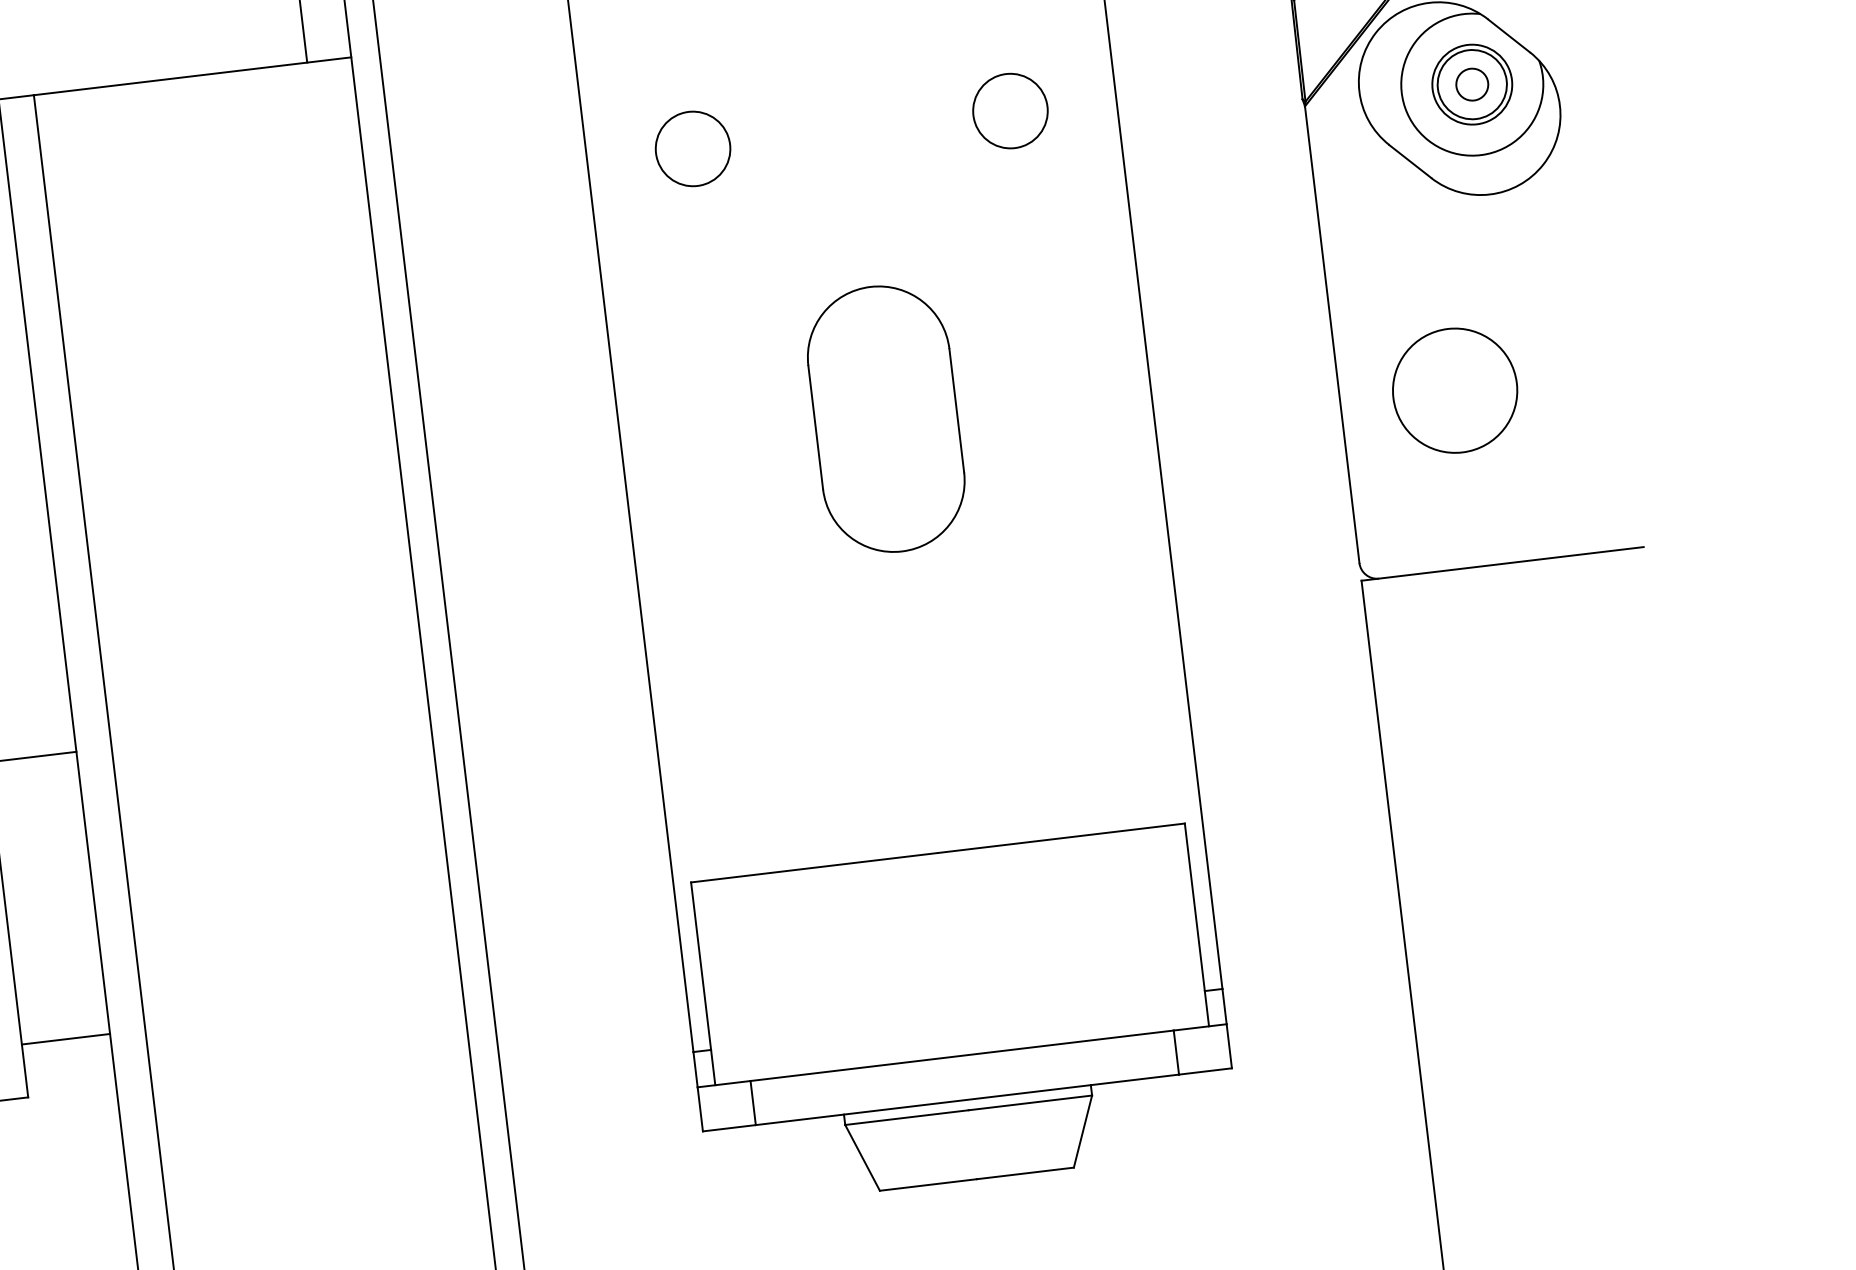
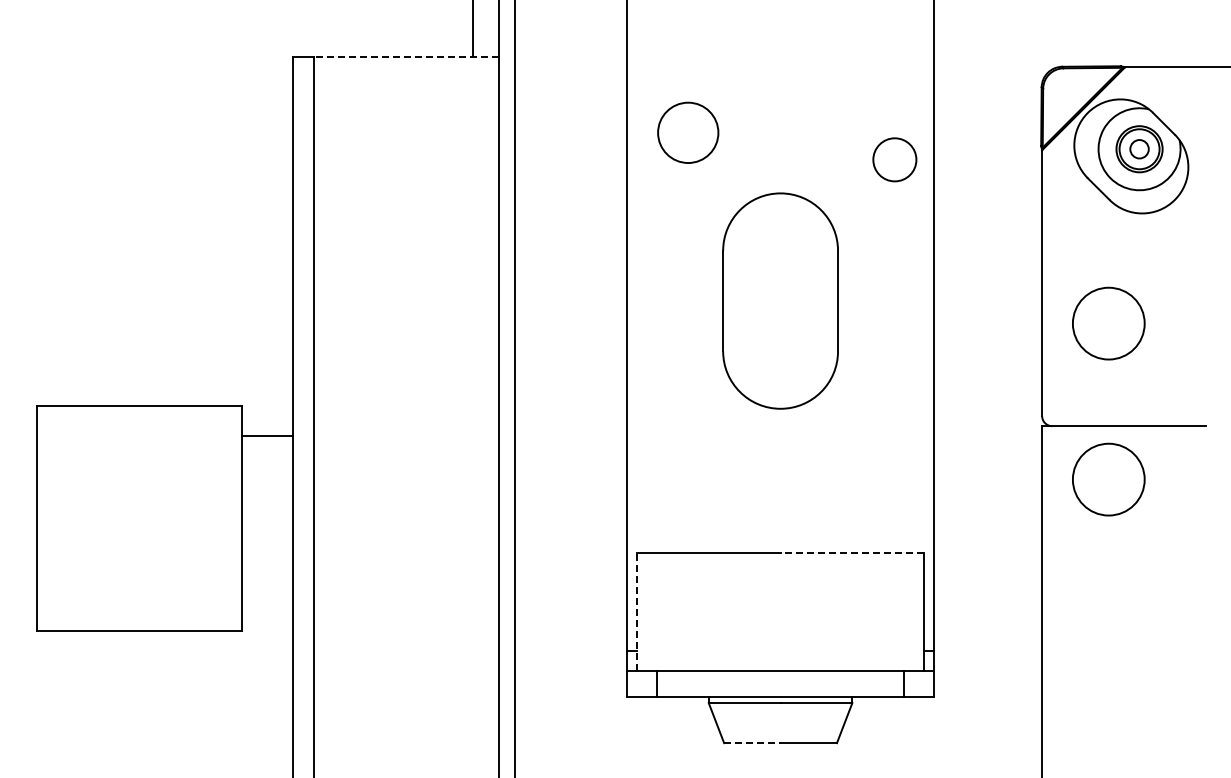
line: (191, 75) -> (405, 56), solid -> dashed
circle: (1009, 110) -> (894, 159), moved
circle: (691, 148) -> (687, 132), size x1.4
part: (886, 418) -> (780, 300), size x1.4
circle: (1486, 658) -> (1108, 479), added
line: (1061, 838) -> (852, 553), solid -> dashed
line: (702, 984) -> (636, 612), solid -> dashed
line: (65, 1039) -> (267, 600), removed
line: (928, 1185) -> (752, 743), solid -> dashed

